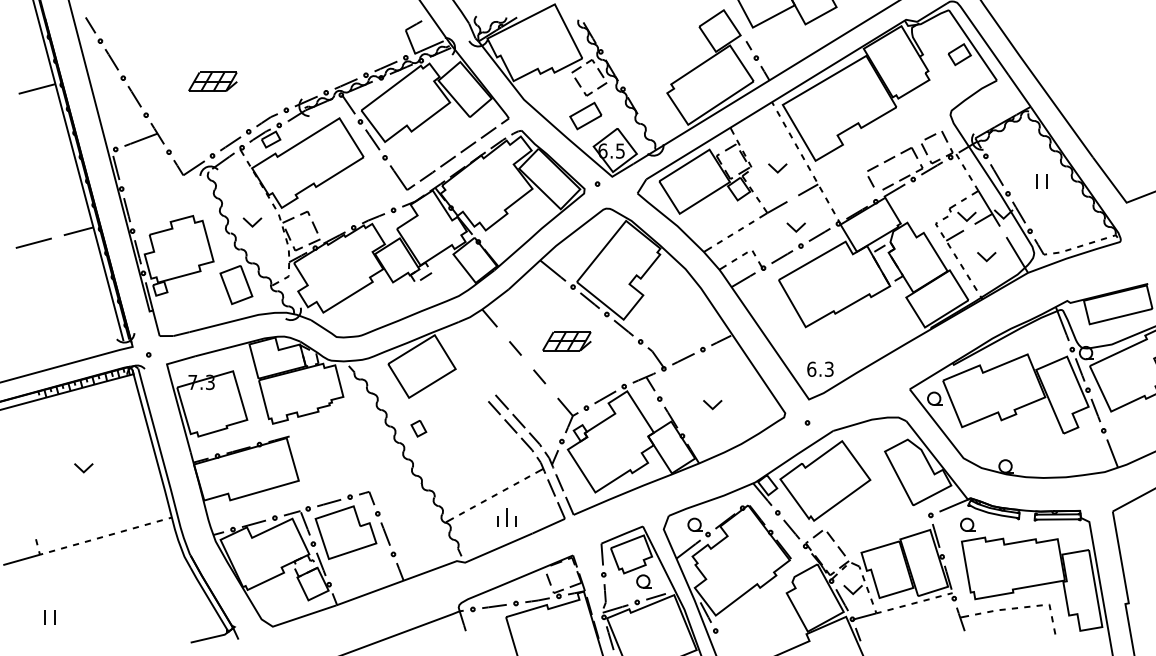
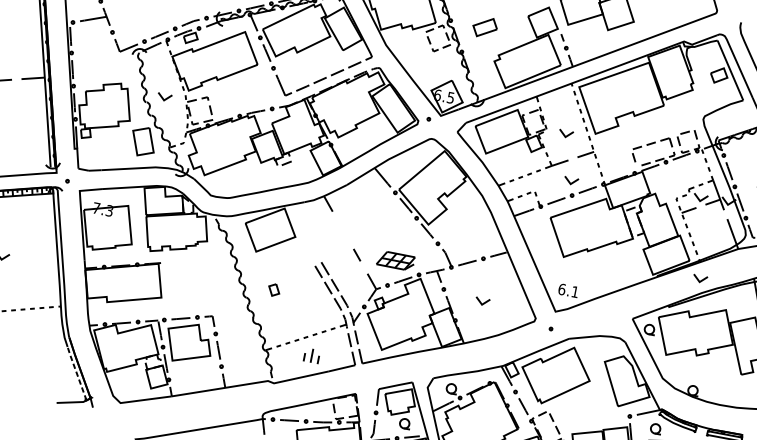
part: (585, 115) -> (484, 27), moved
part: (986, 257) -> (700, 279), moved
part: (566, 341) -> (395, 260), moved
line: (515, 348) -> (343, 230), removed
text: (828, 368) -> (574, 291), 6.3 -> 6.1
part: (418, 428) -> (273, 289), moved
line: (208, 598) -> (76, 372), solid -> dashed

